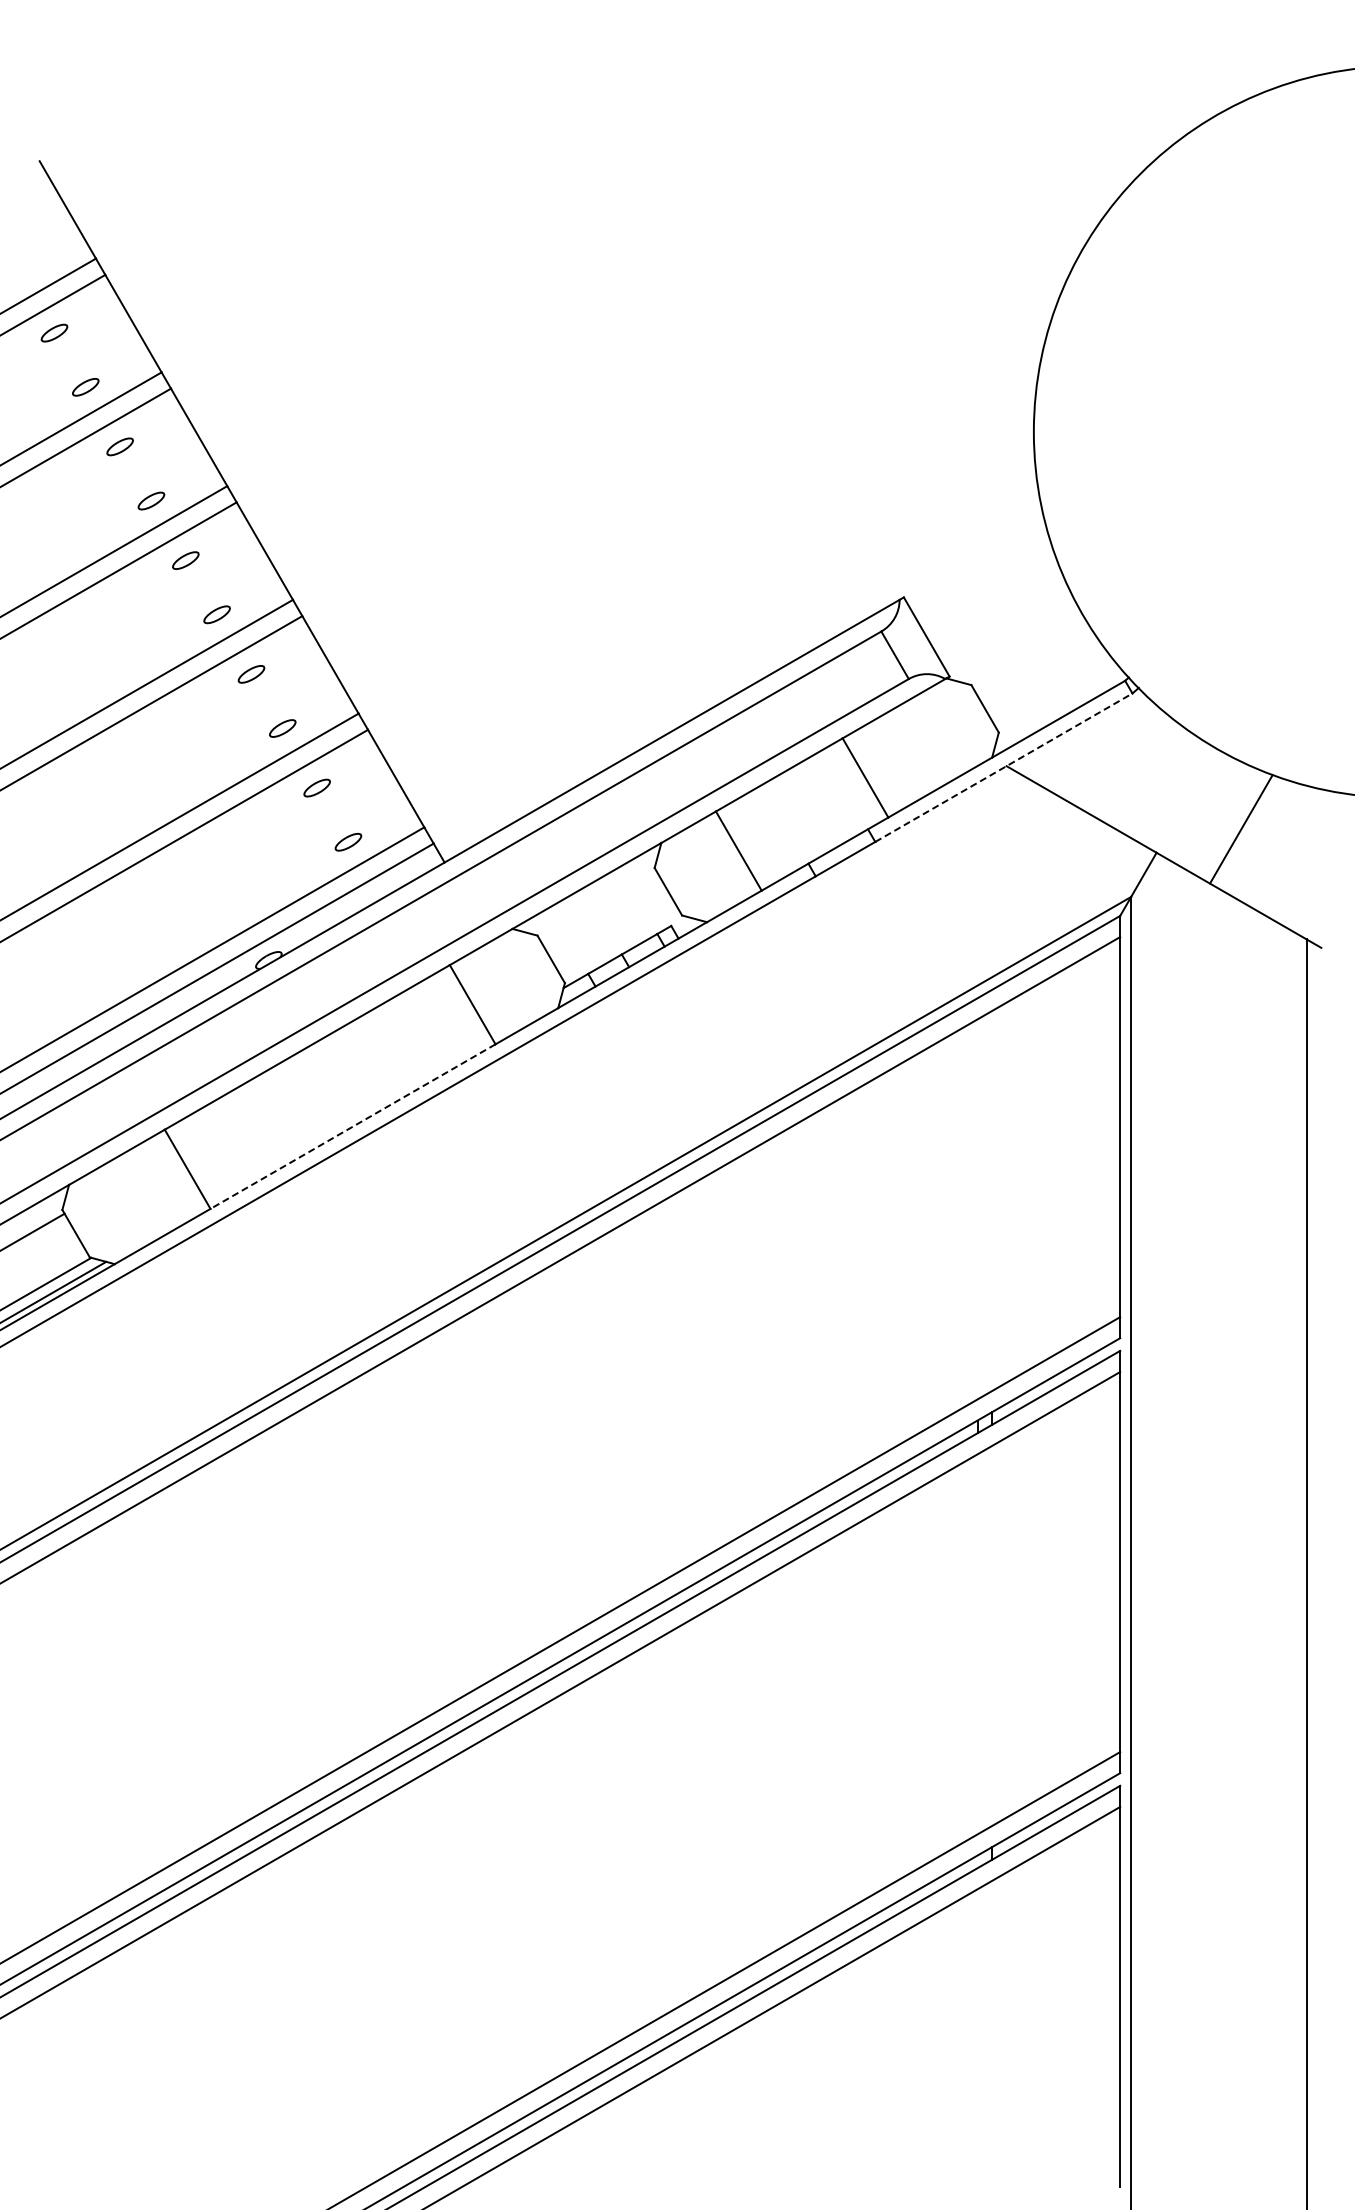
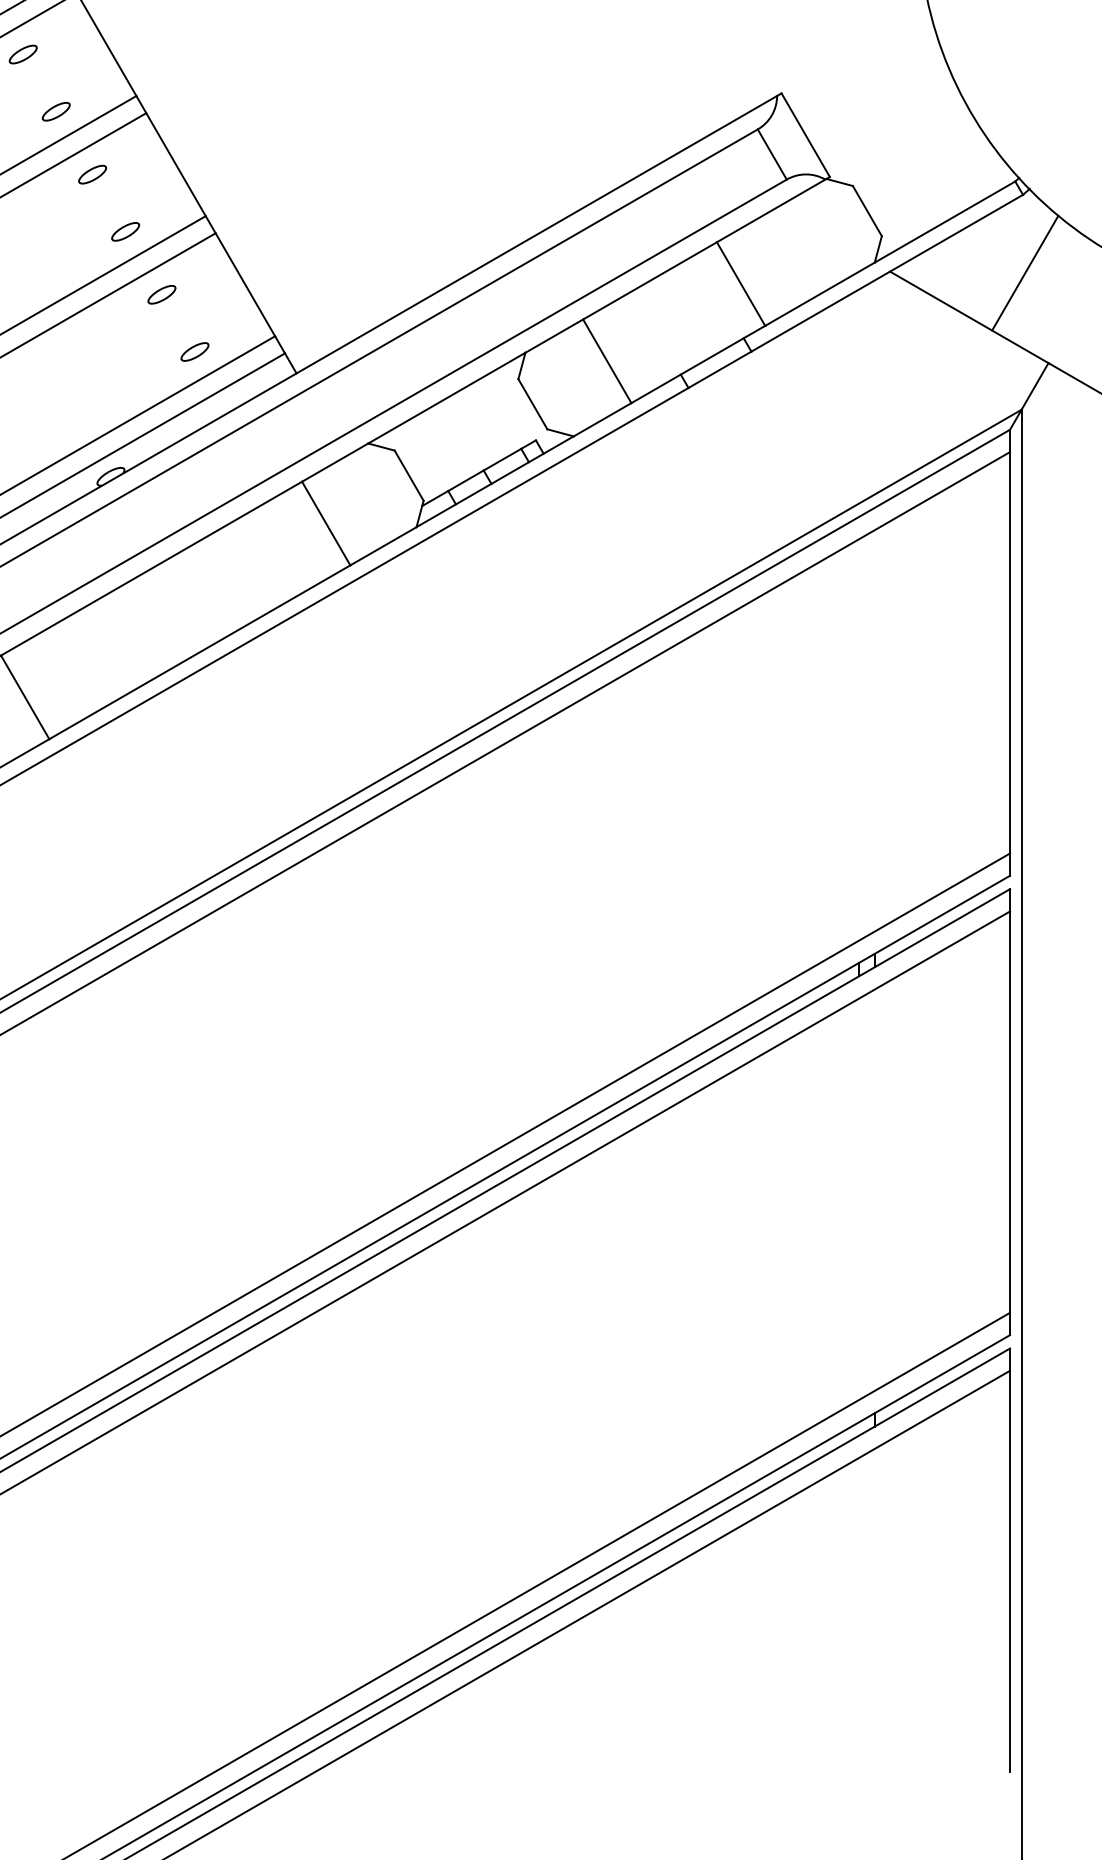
line: (1004, 767) -> (887, 273), dashed -> solid
line: (1134, 767) -> (1025, 273), added
line: (353, 1126) -> (200, 652), dashed -> solid

